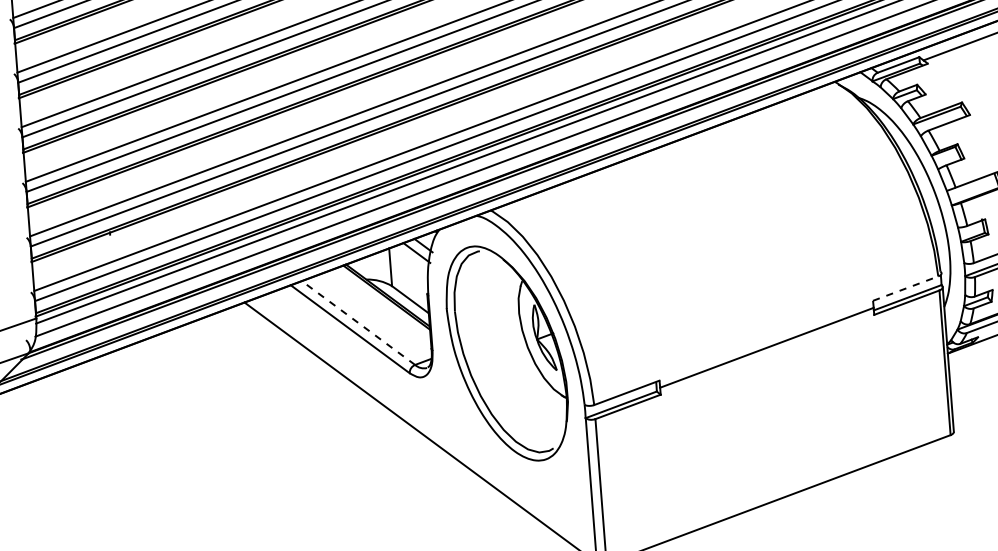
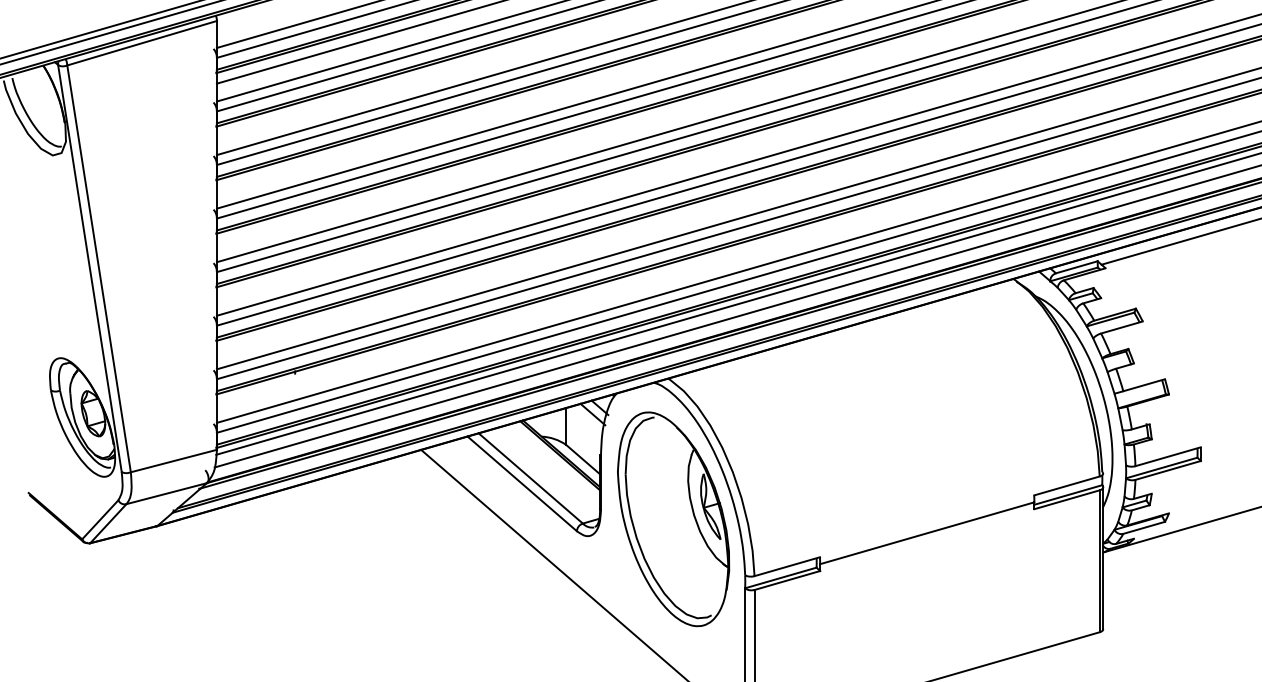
line: (906, 288) -> (1067, 485), dashed -> solid
line: (358, 323) -> (530, 478), dashed -> solid

